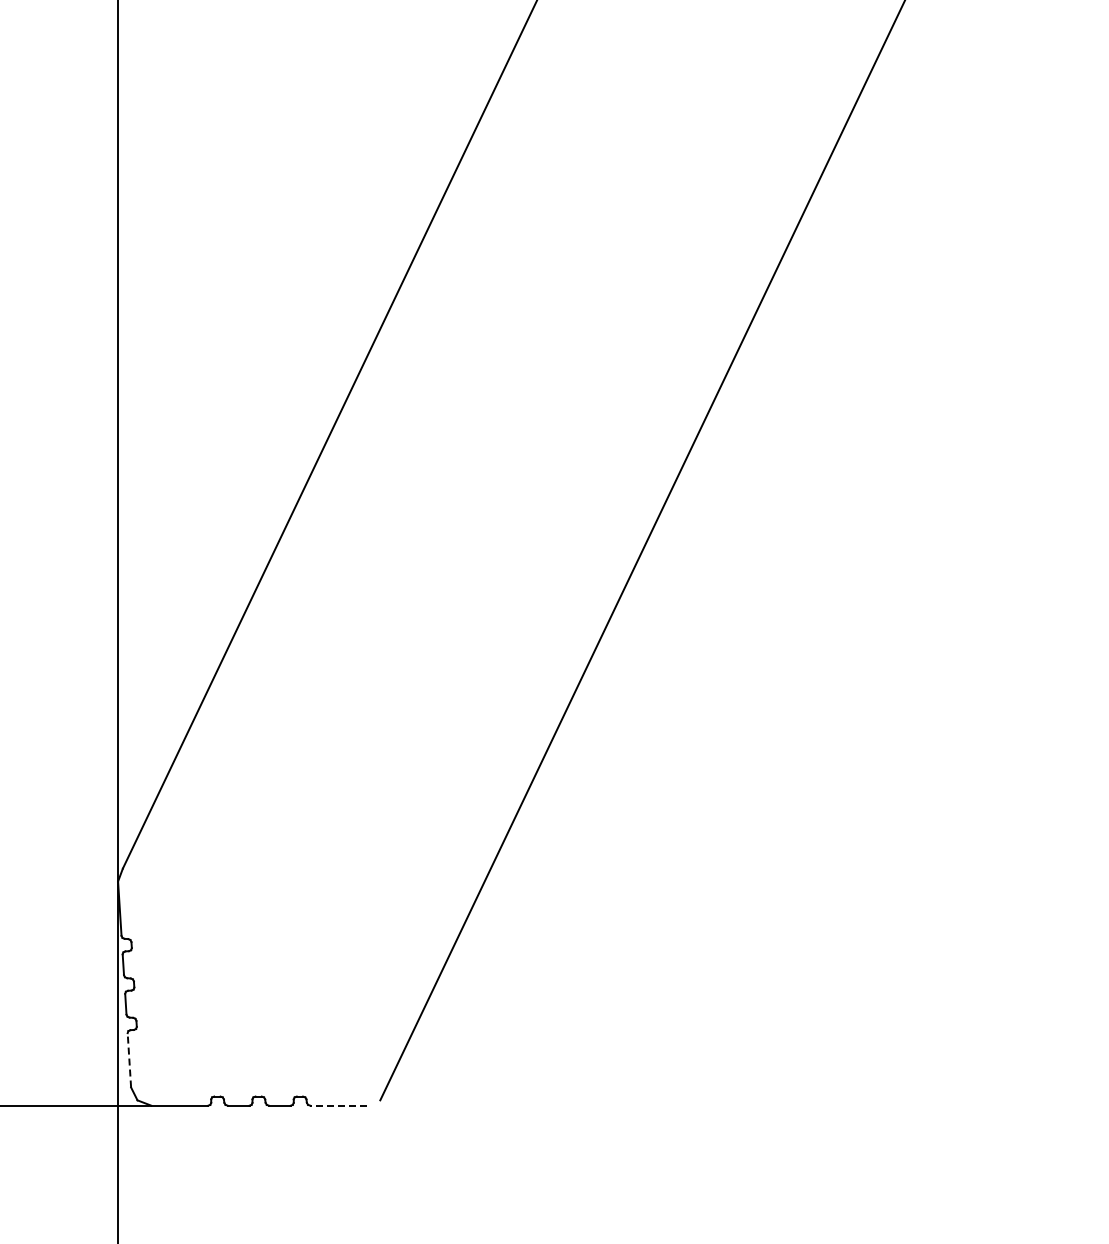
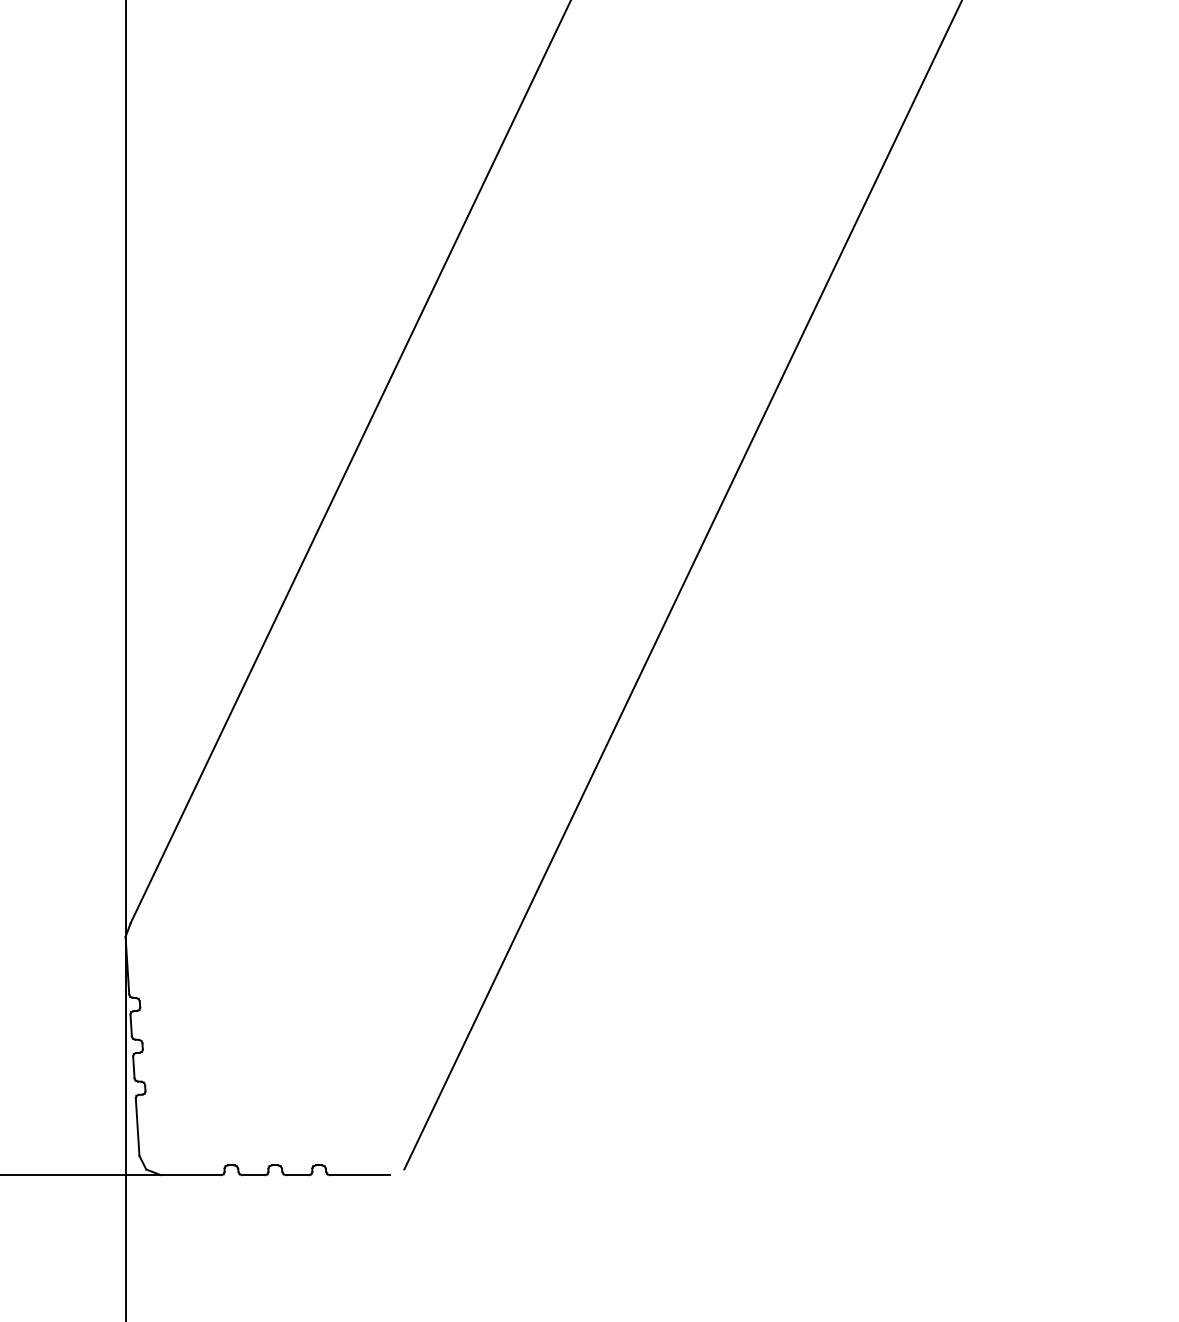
line: (129, 1059) -> (137, 1126), dashed -> solid
line: (338, 1105) -> (359, 1174), dashed -> solid

